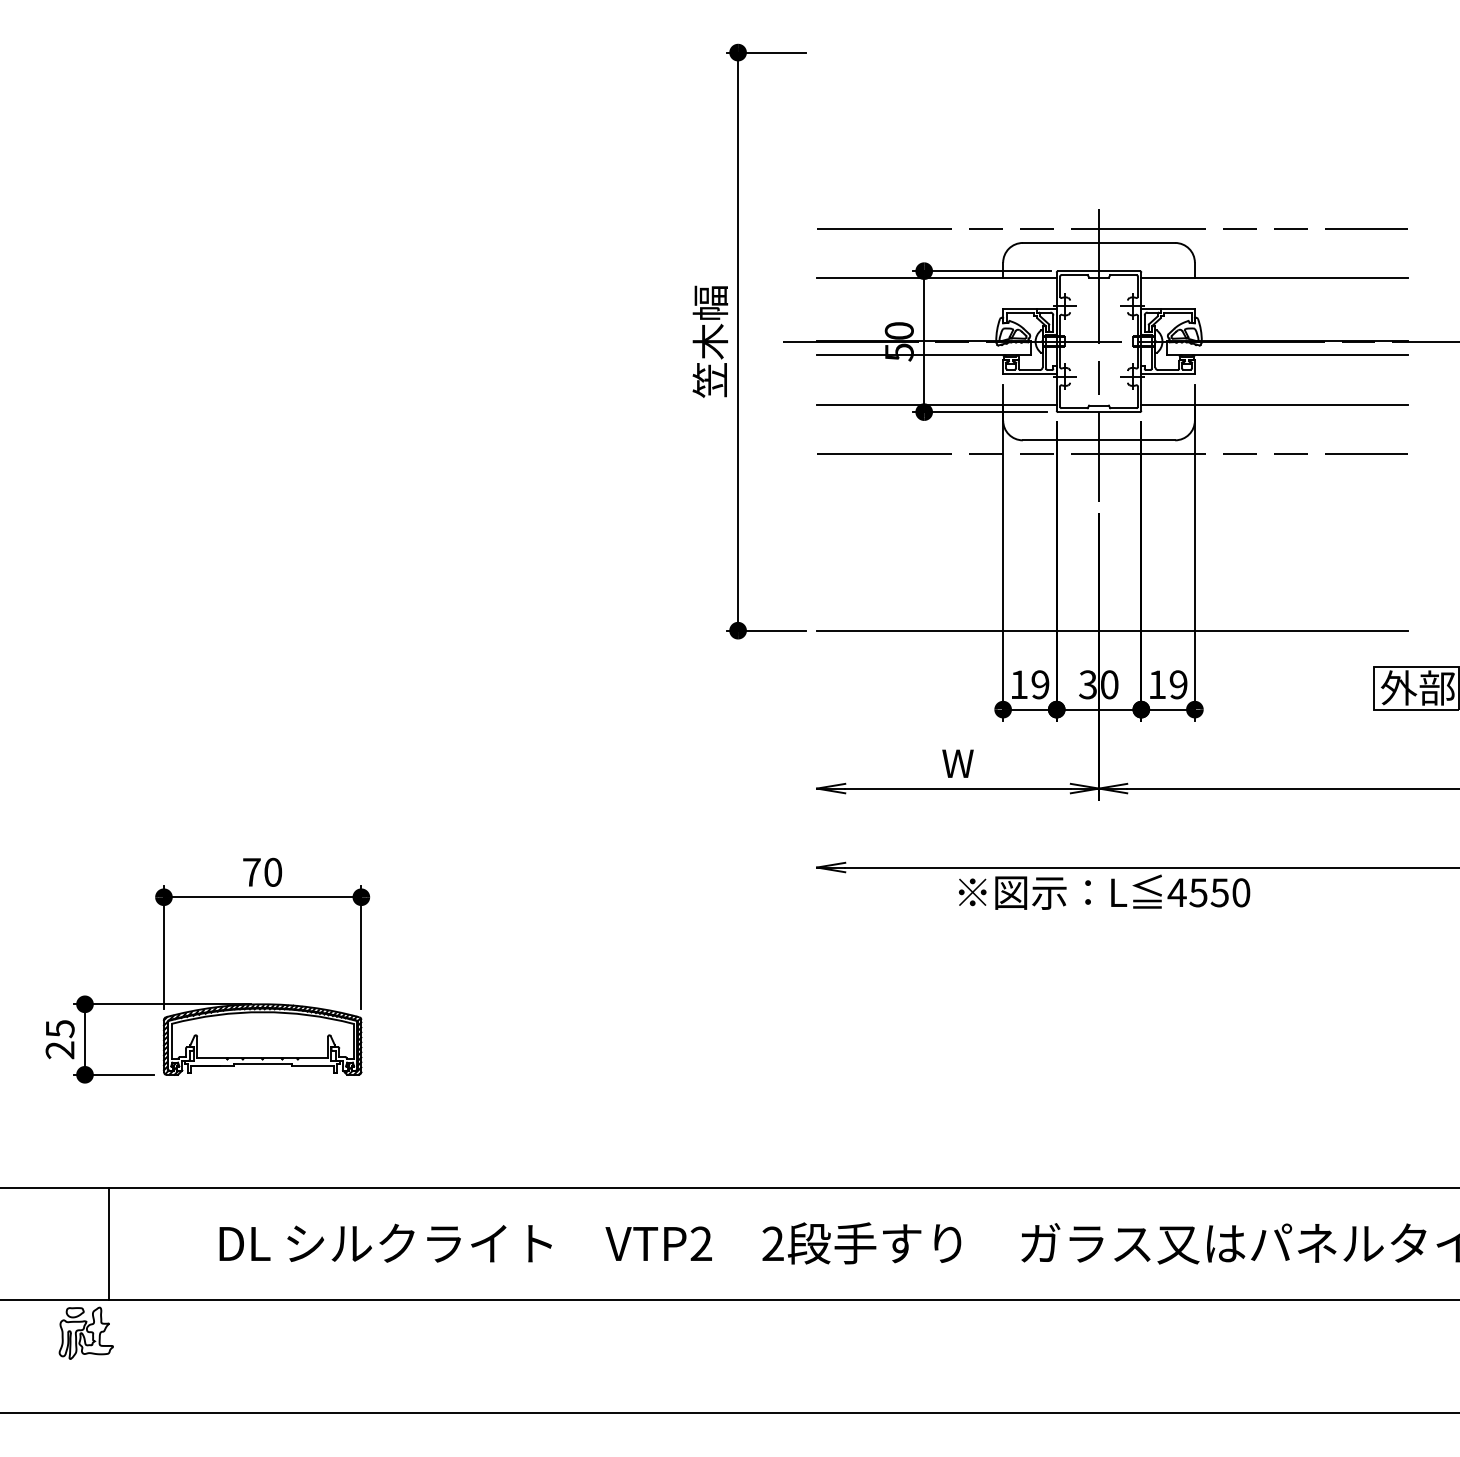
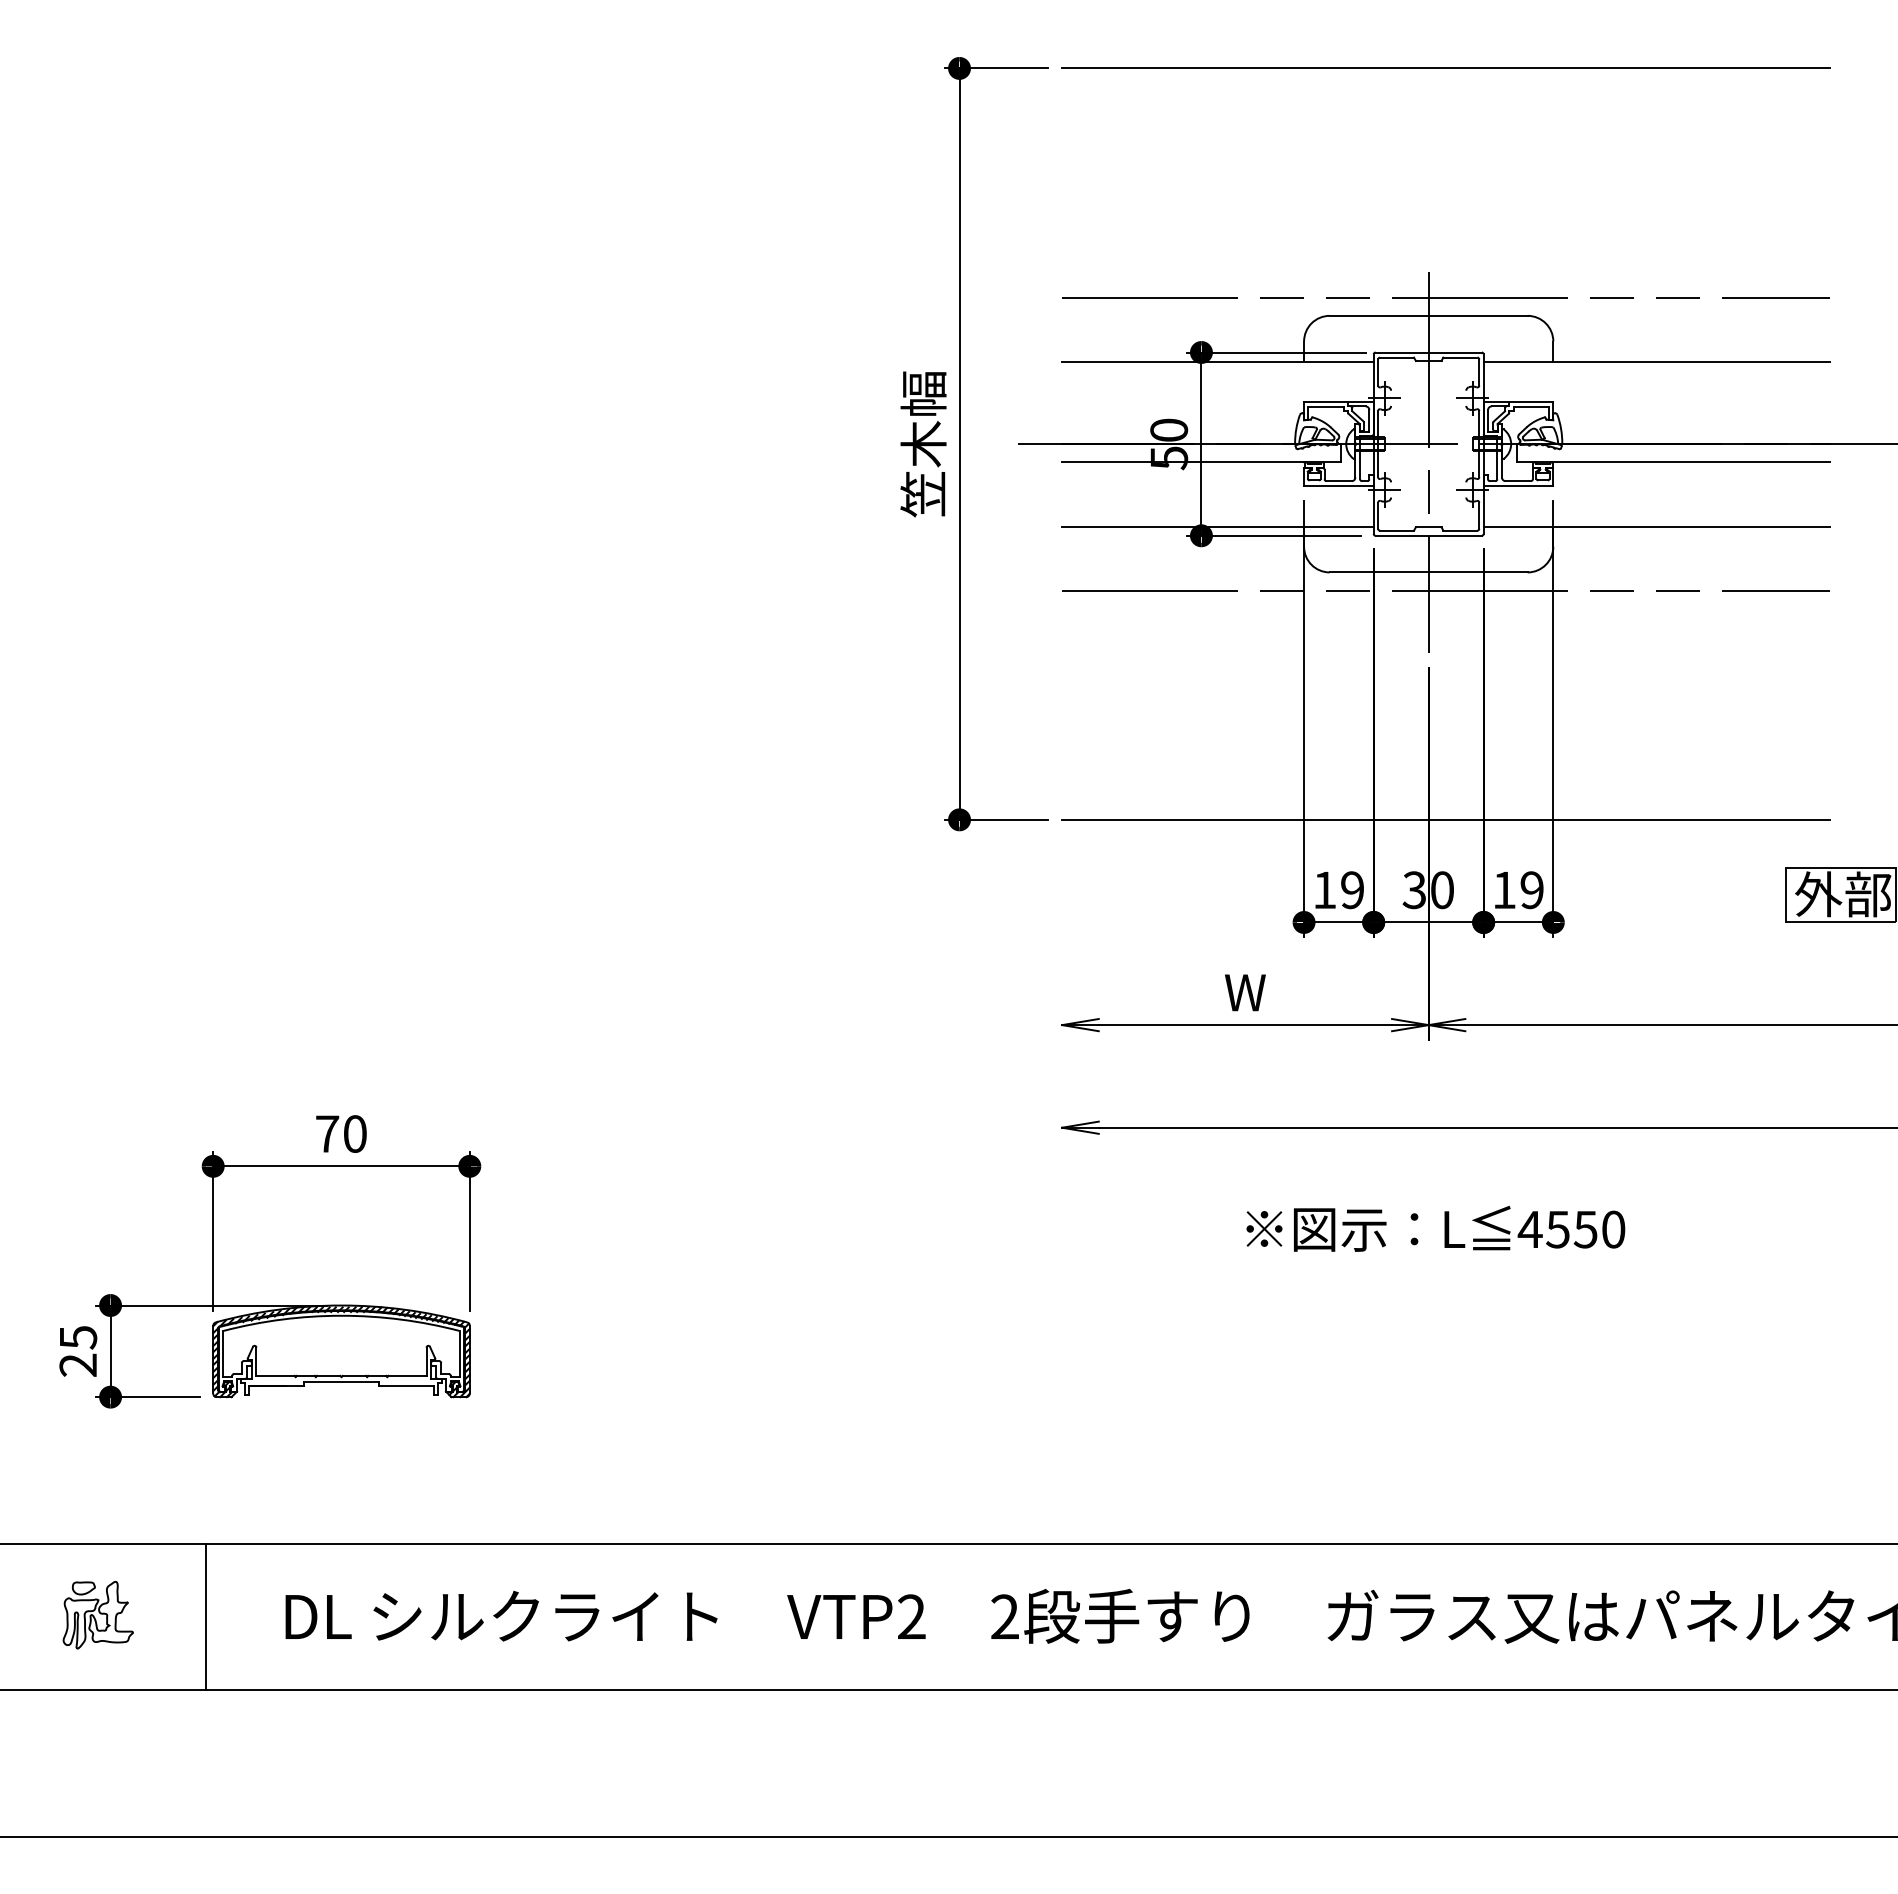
line: (1112, 52) -> (1446, 68), added
text: (1104, 891) -> (1435, 1228), moved
line: (108, 1243) -> (206, 1616), moved
part: (85, 1333) -> (97, 1615), moved

